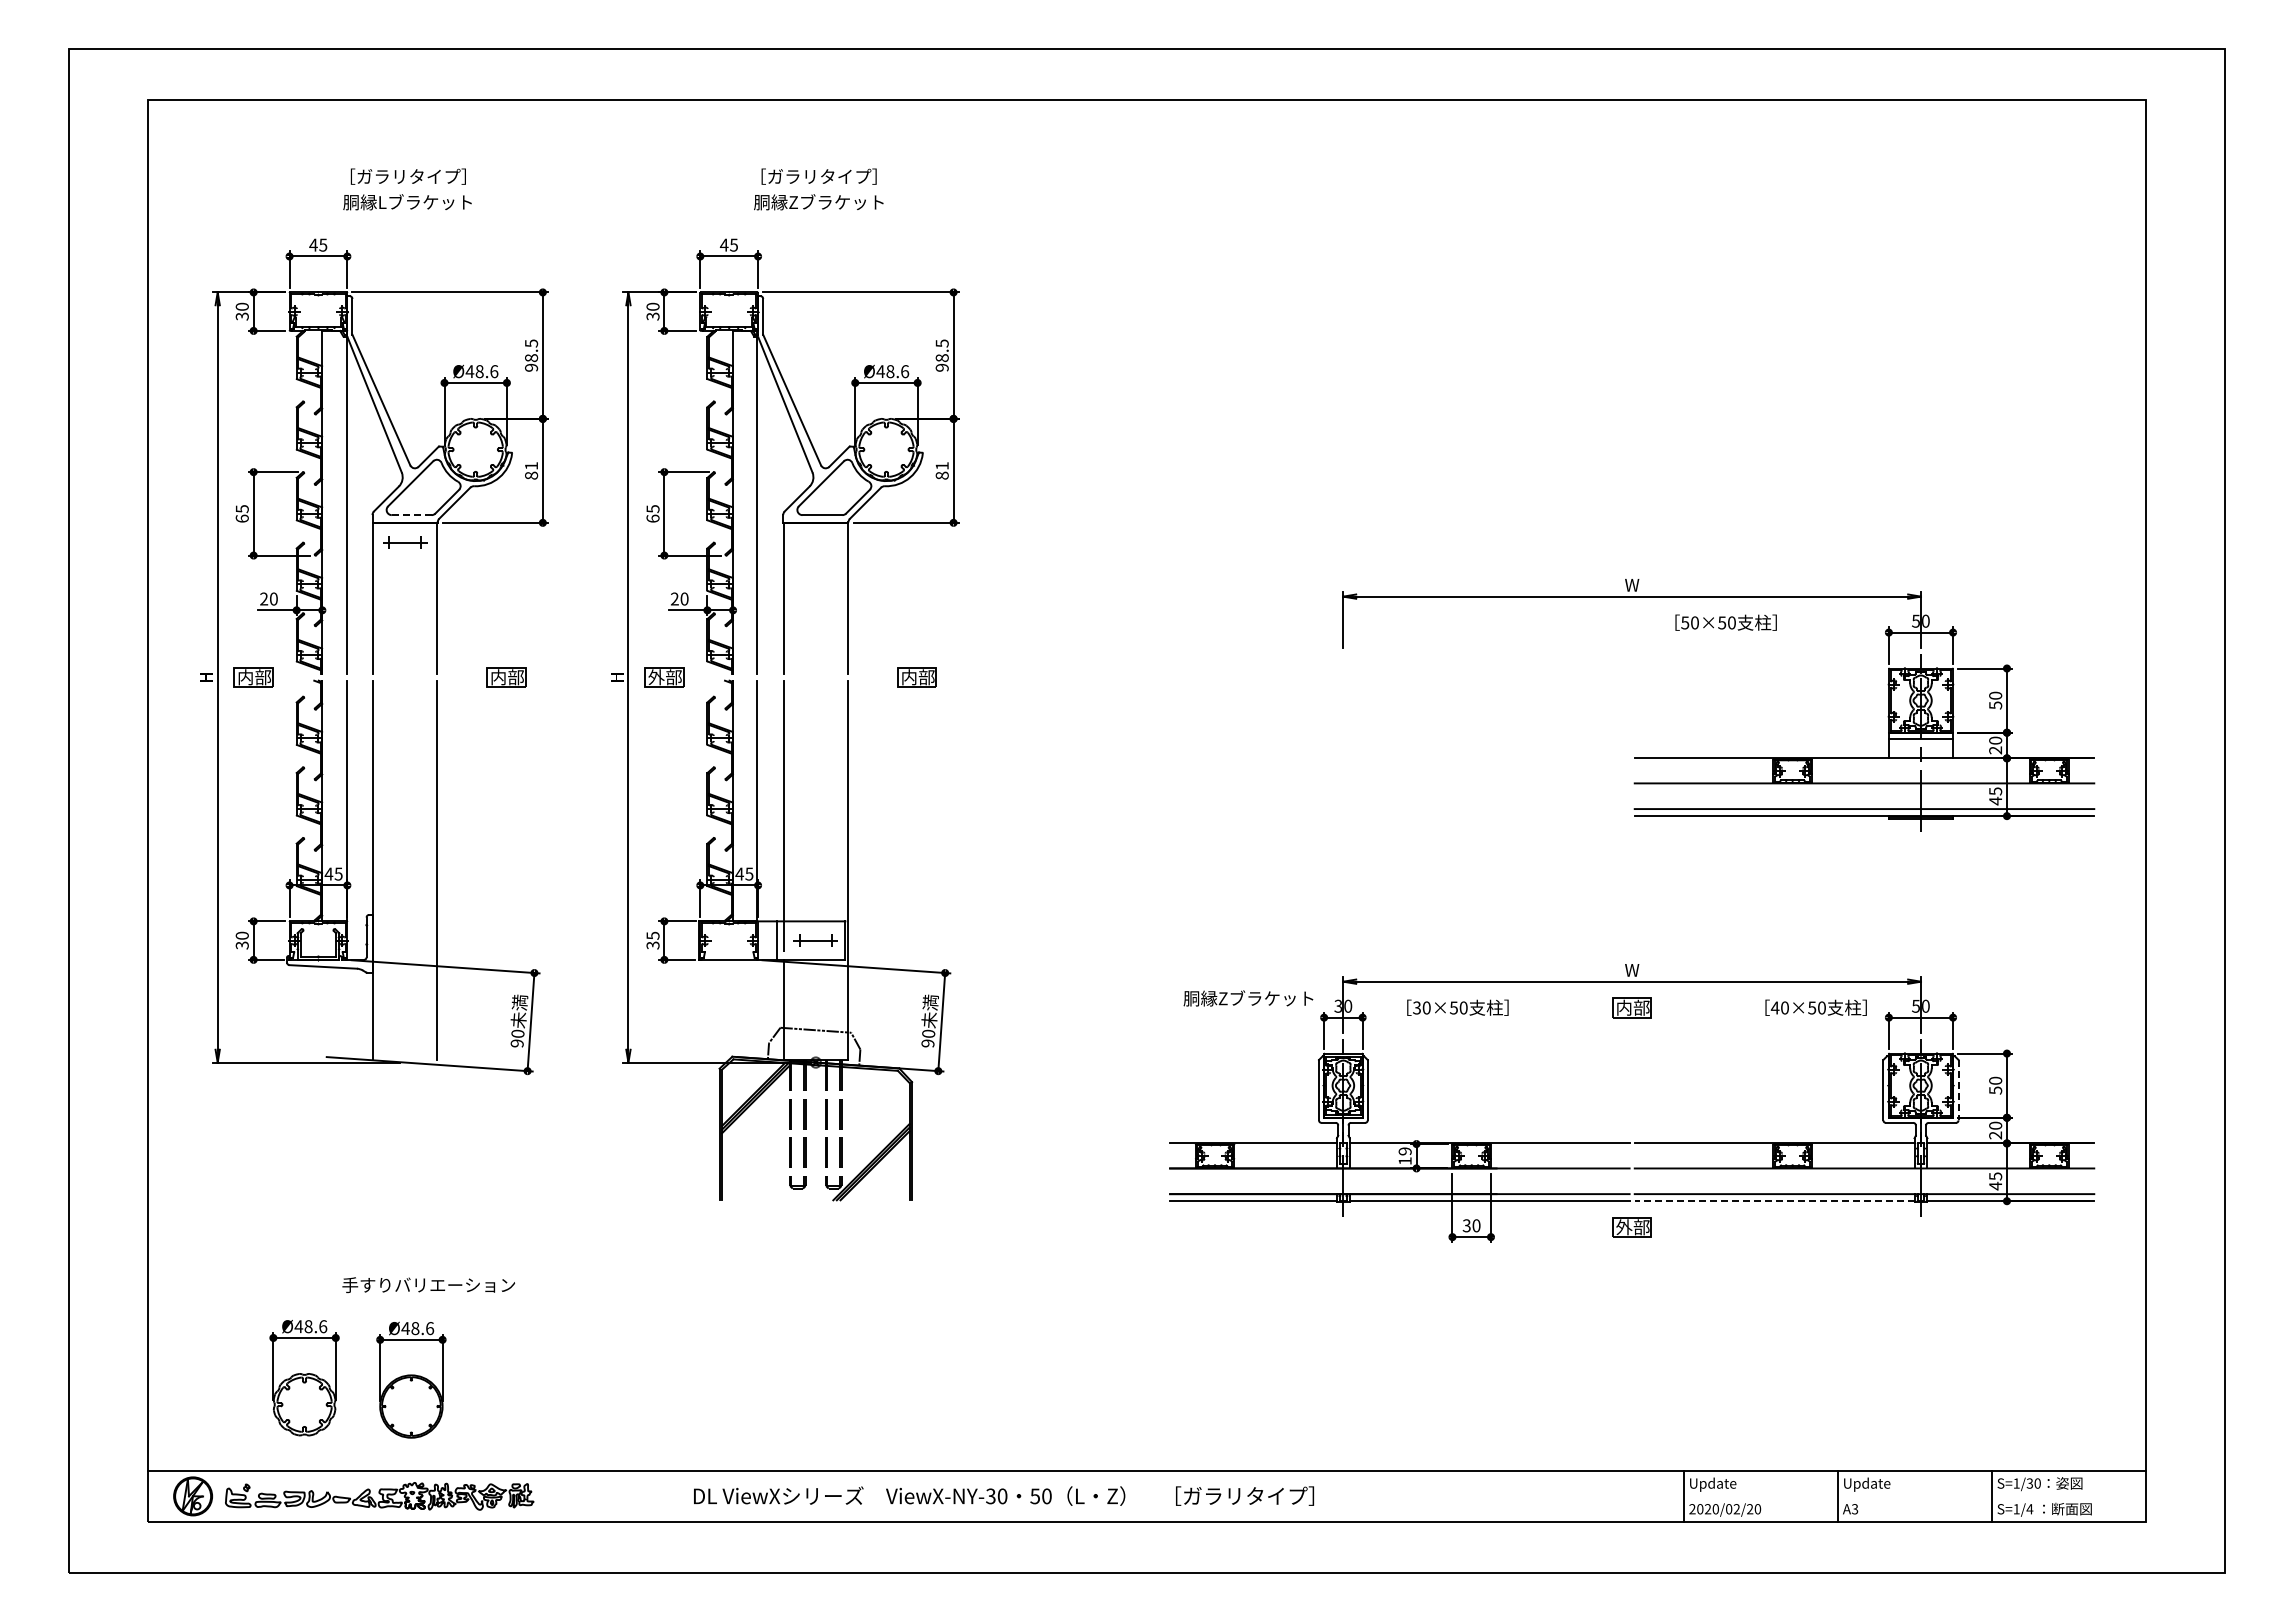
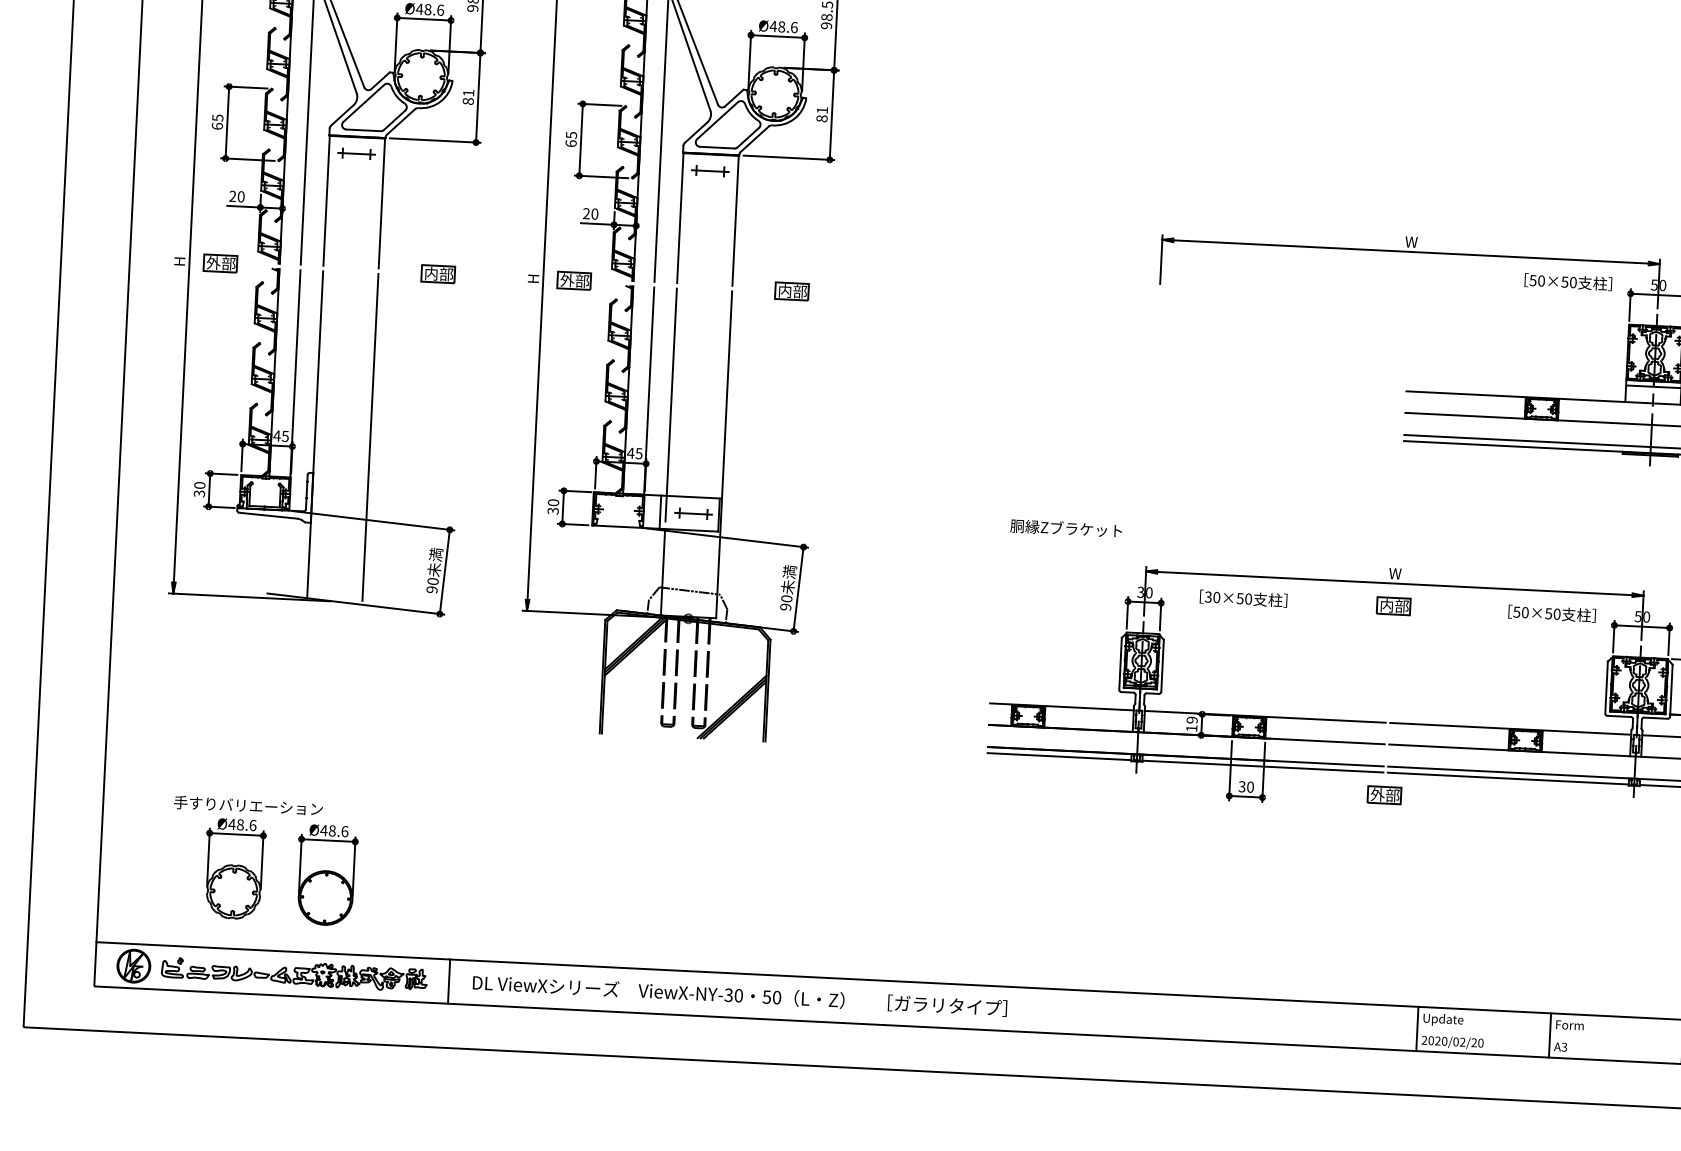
line: (411, 515) -> (363, 130), dashed -> solid
part: (815, 542) -> (710, 170), added
text: (1725, 622) -> (1567, 281), moved
text: (245, 677) -> (213, 263), 内部 -> 外部
text: (652, 935) -> (553, 502), 35 -> 30
text: (1248, 998) -> (1066, 528), moved
text: (1774, 1007) -> (1516, 611), 40×50 -> 50×50
line: (1958, 1090) -> (1671, 690), dashed -> solid
line: (1774, 1201) -> (1508, 778), dashed -> solid
text: (428, 1285) -> (248, 806), moved
text: (1867, 1484) -> (1576, 1026), Update -> Form
text: (1003, 1495) -> (739, 995), moved
line: (559, 1496) -> (449, 981), added

